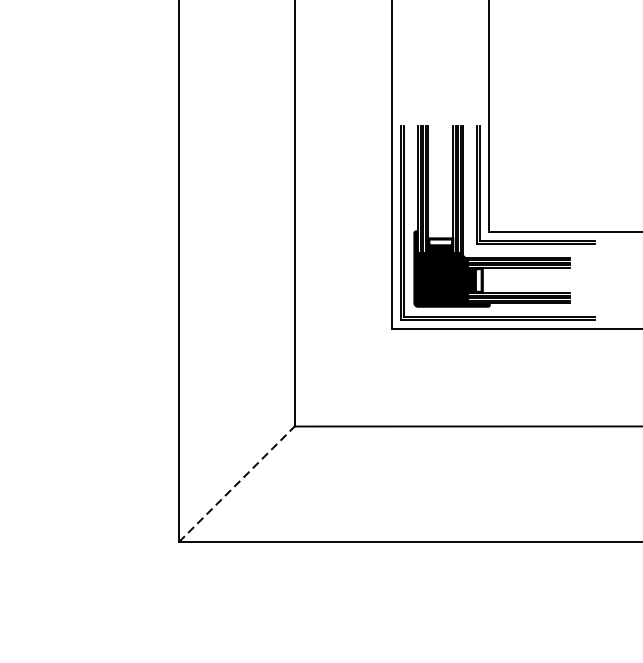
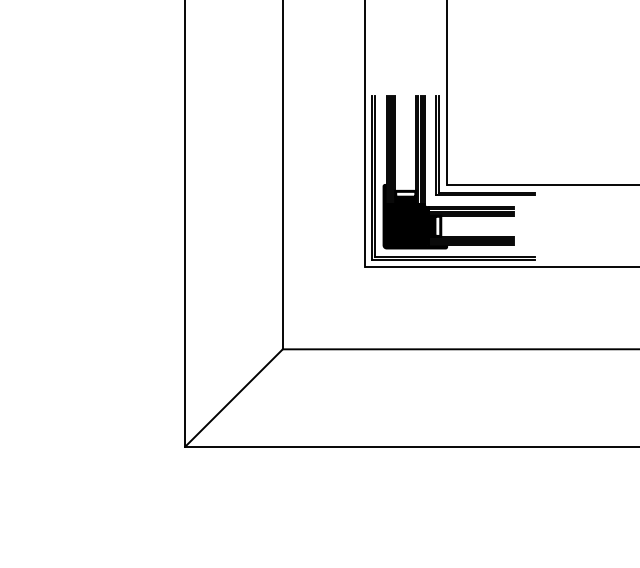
line: (237, 483) -> (234, 397), dashed -> solid

